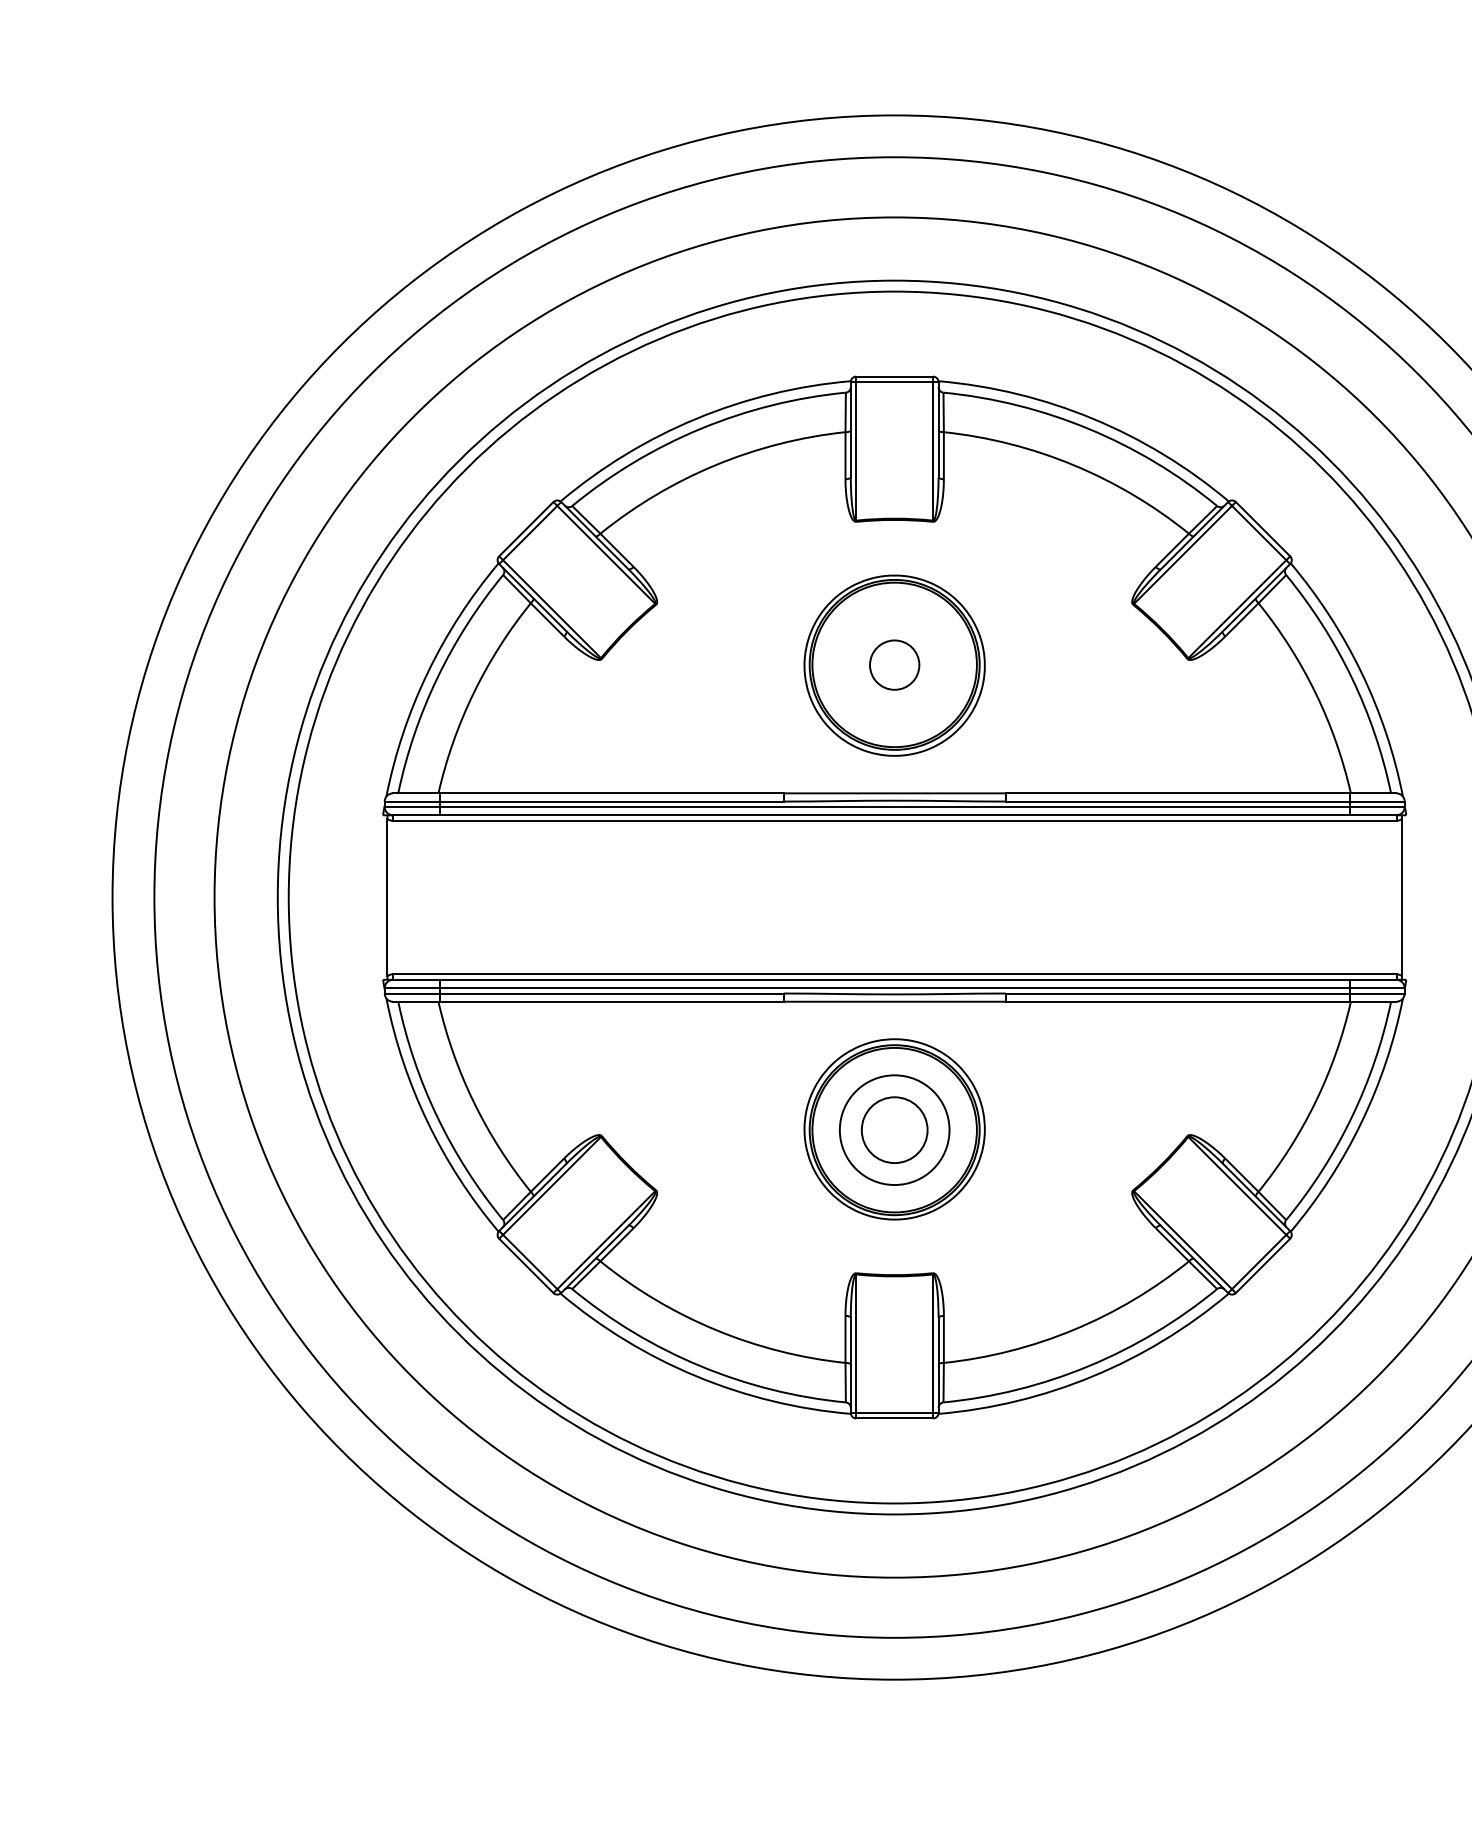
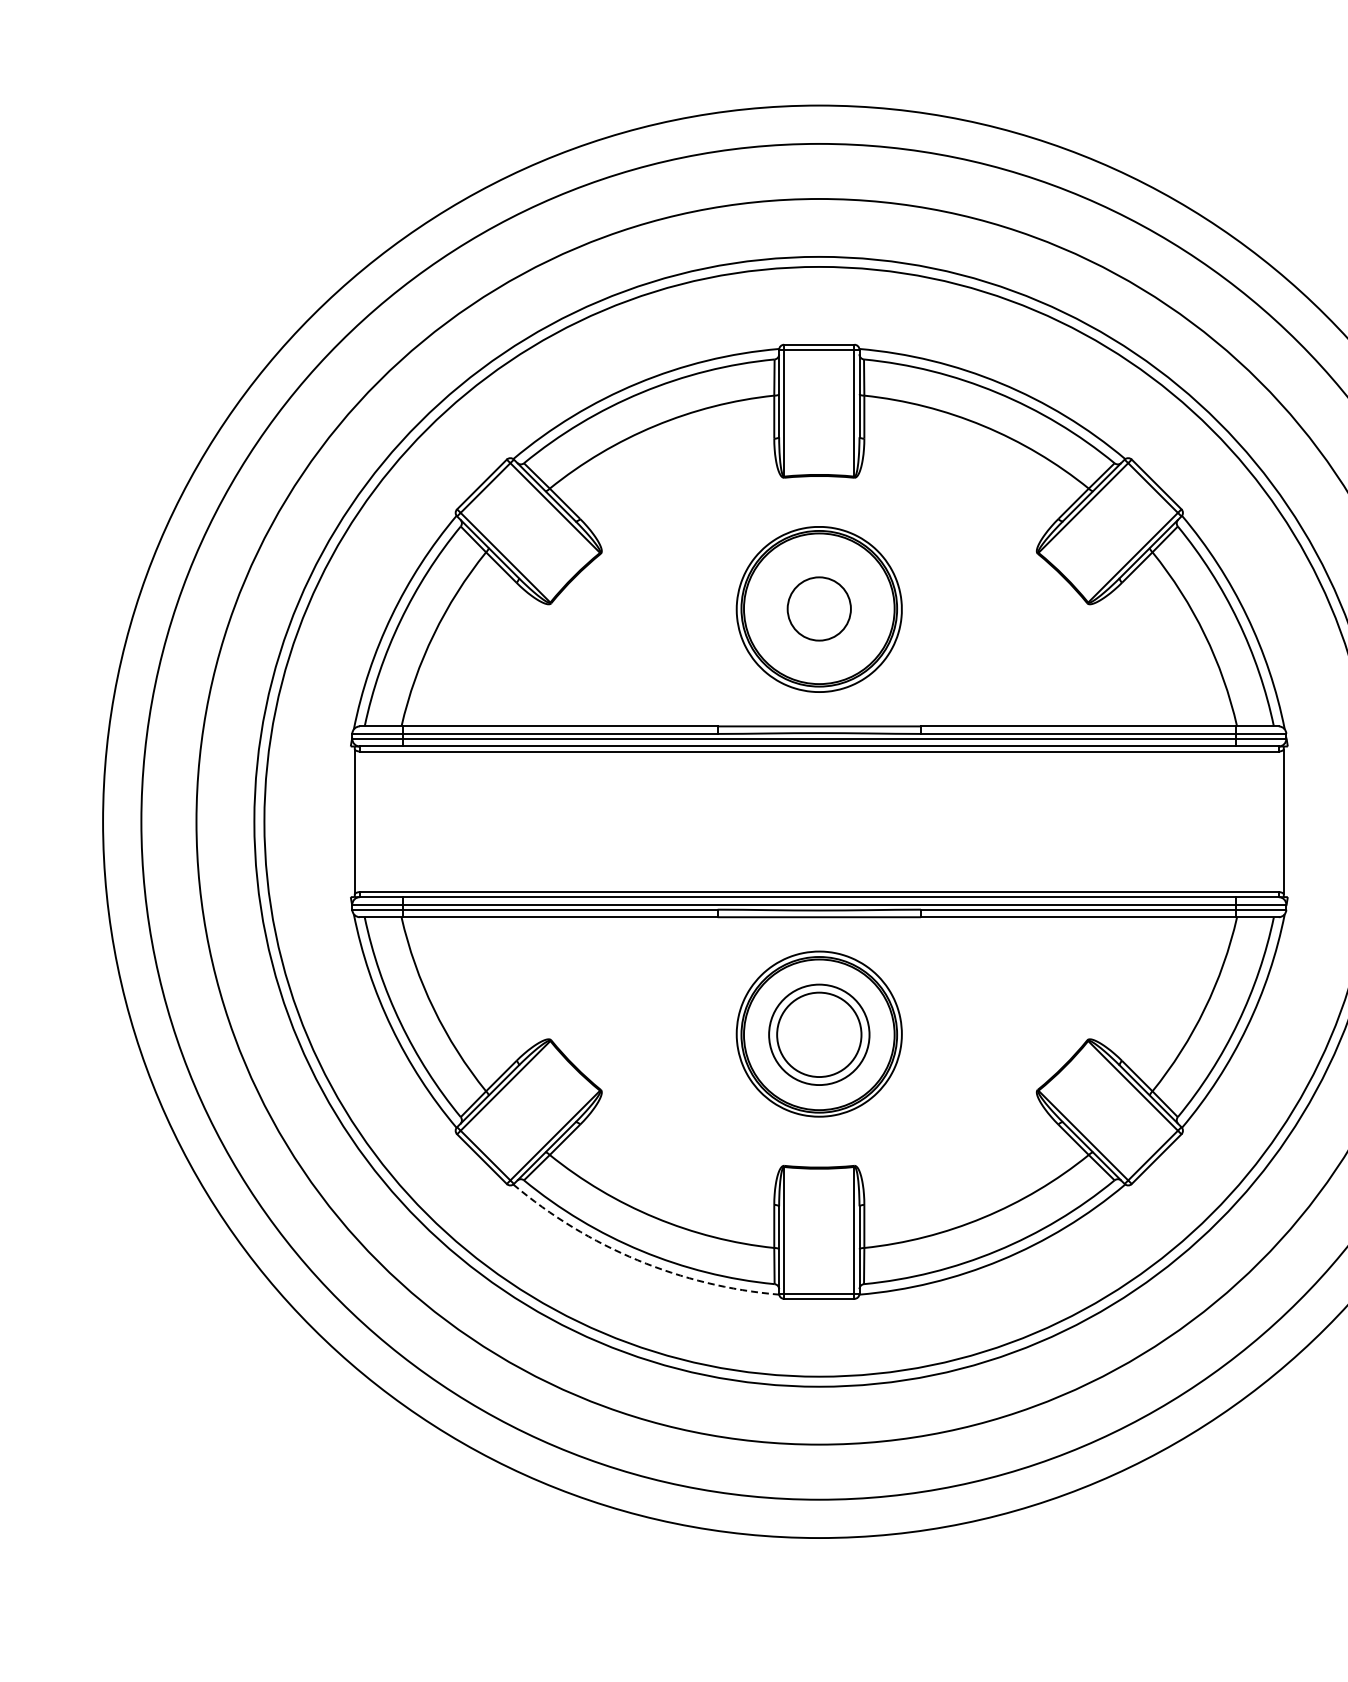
circle: (893, 664) -> (818, 608), size x1.4
circle: (894, 1129) -> (819, 1034), size x1.4
arc: (696, 1376) -> (637, 1260), solid -> dashed

